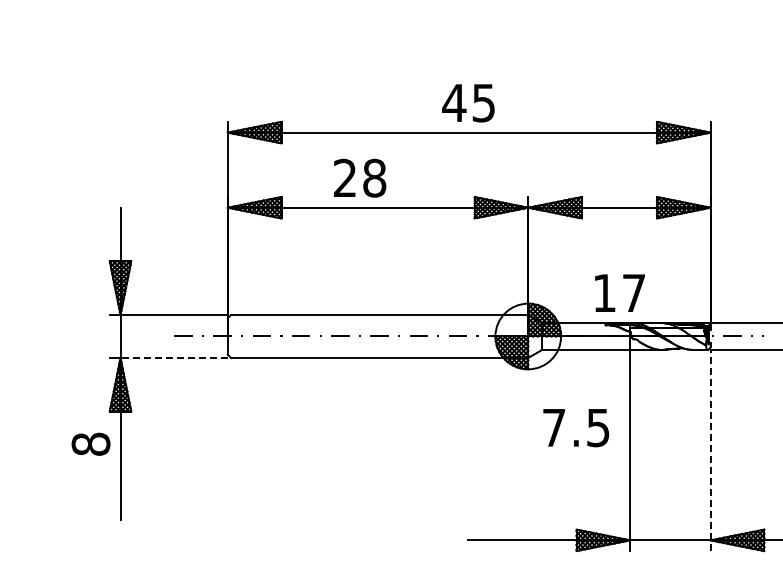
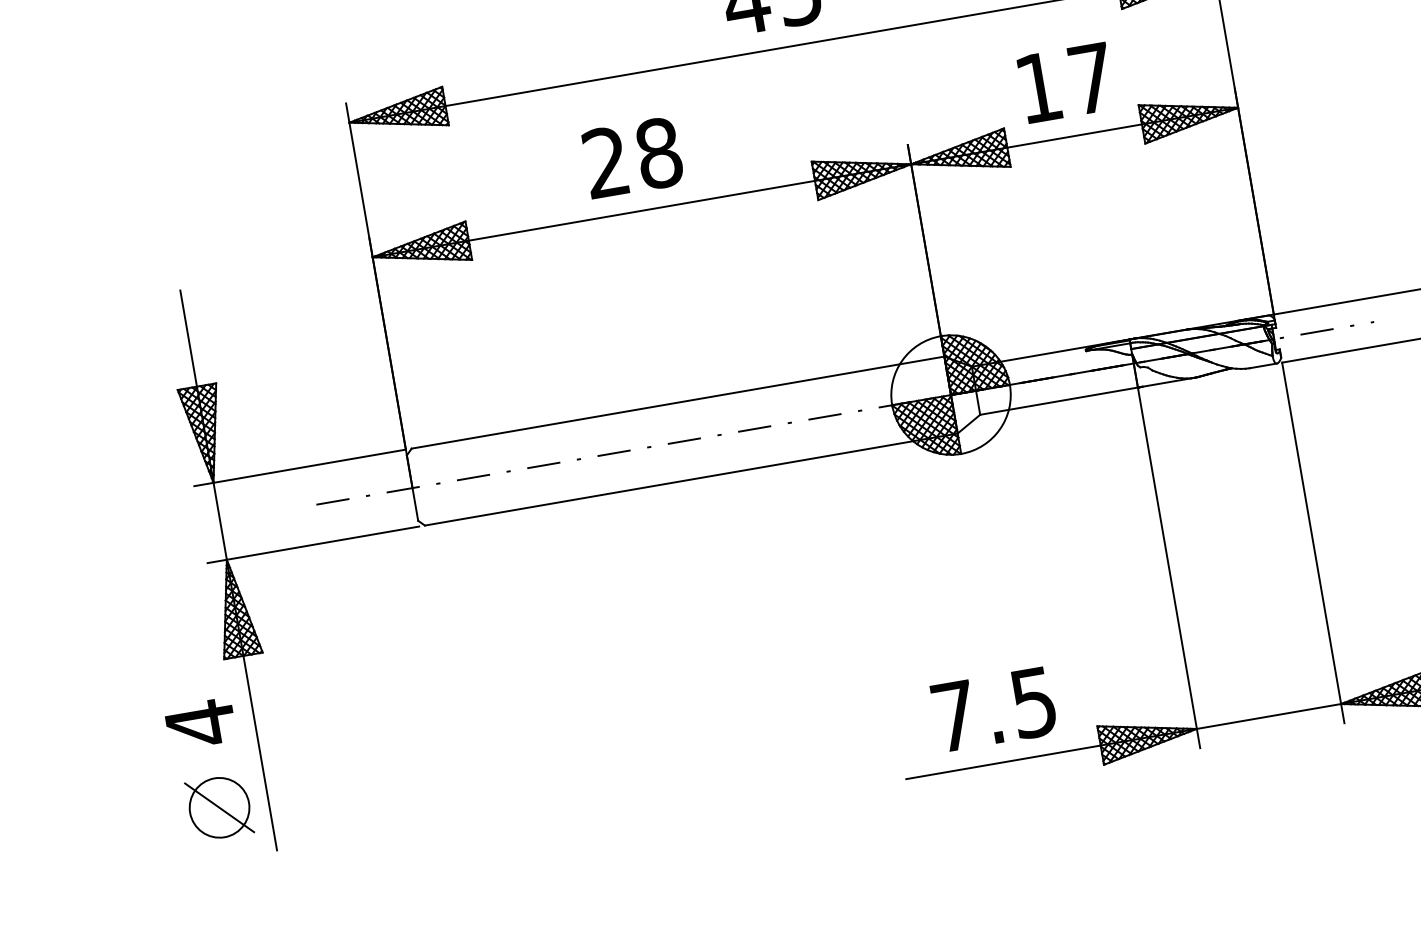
text: (360, 177) -> (633, 156), moved
text: (619, 292) -> (1065, 81), moved
line: (174, 357) -> (323, 542), dashed -> solid
text: (576, 428) -> (994, 710), moved
text: (90, 444) -> (199, 724), 8 -> 4
line: (710, 450) -> (1312, 543), dashed -> solid
part: (92, 491) -> (217, 807), added

